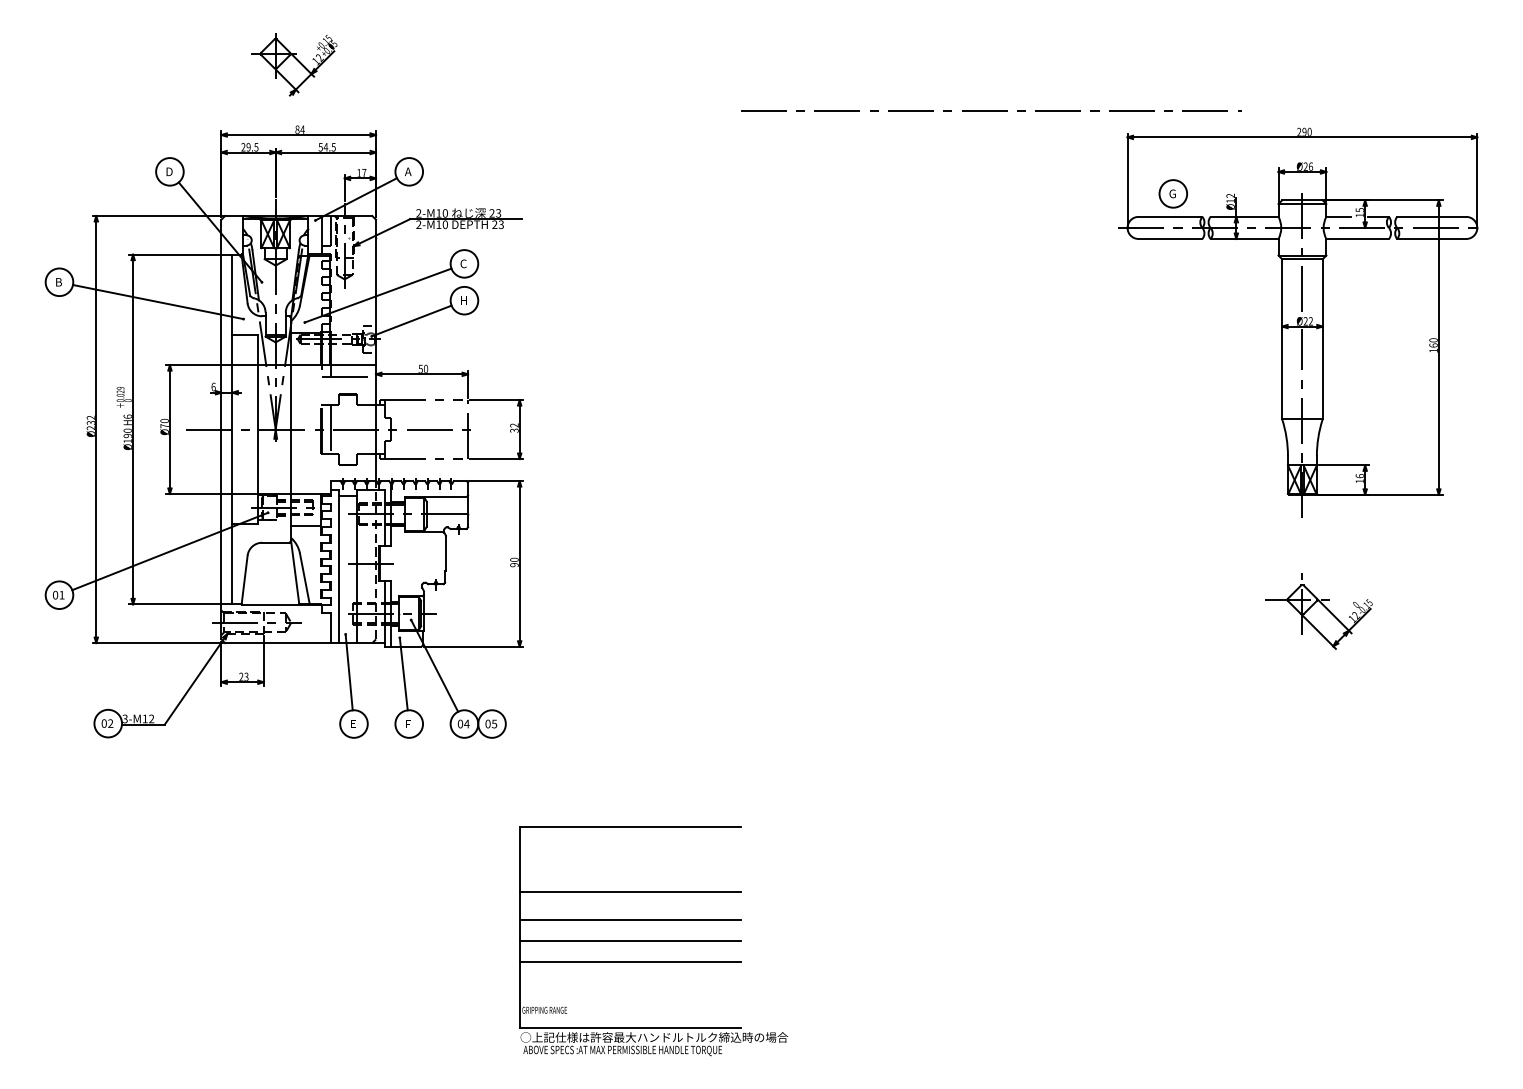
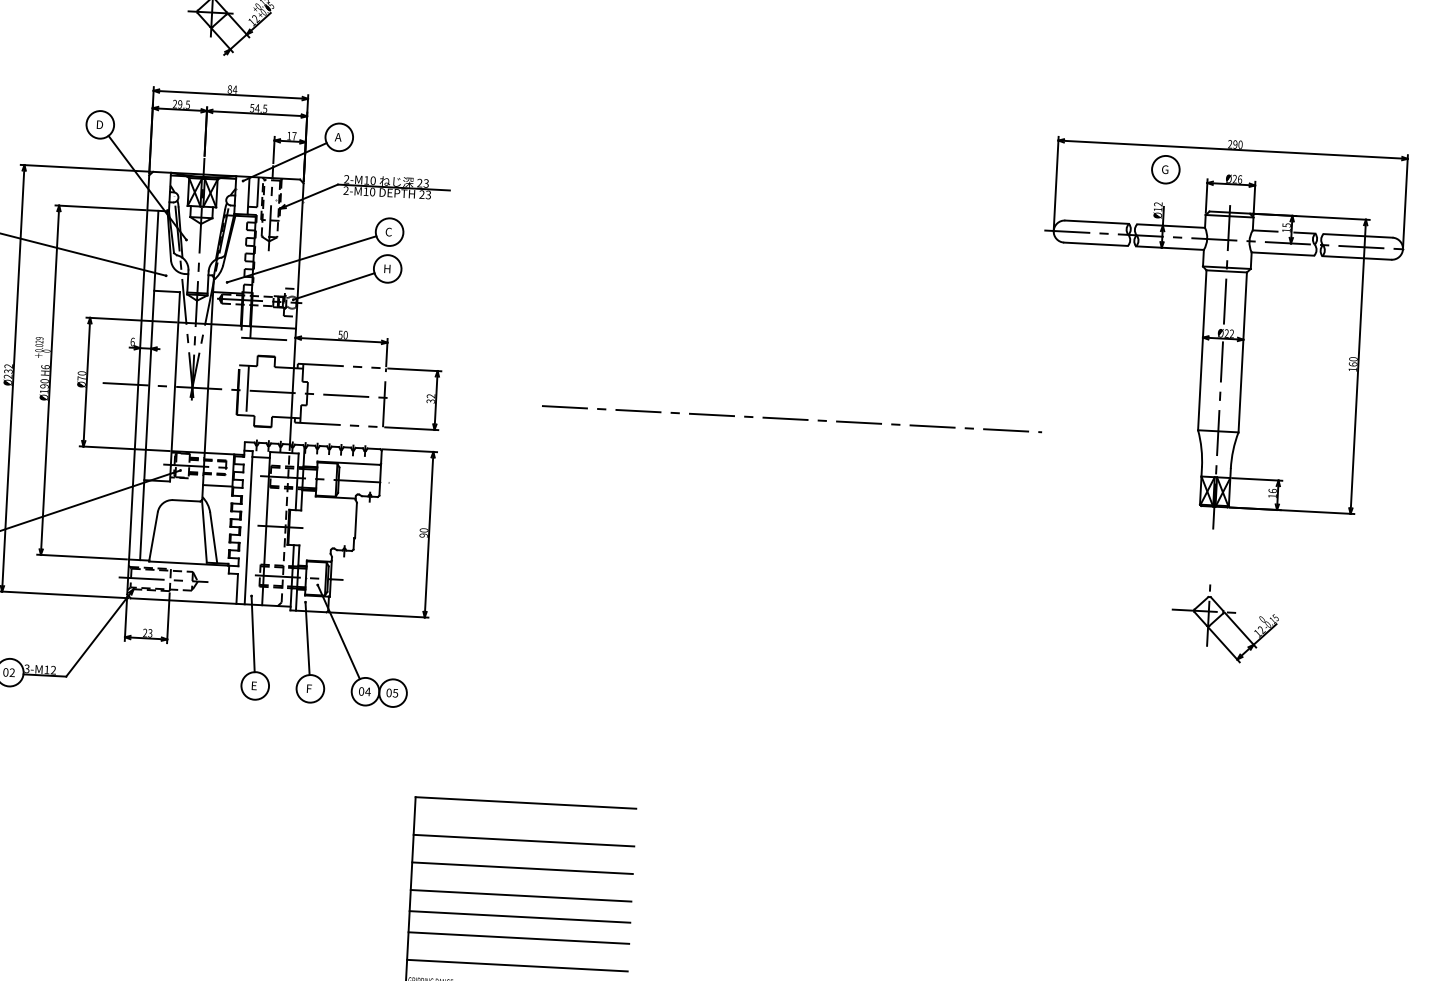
line: (991, 110) -> (792, 419), moved
part: (1172, 193) -> (1165, 169), moved
line: (630, 864) -> (524, 840), added
line: (630, 989) -> (517, 965), added

